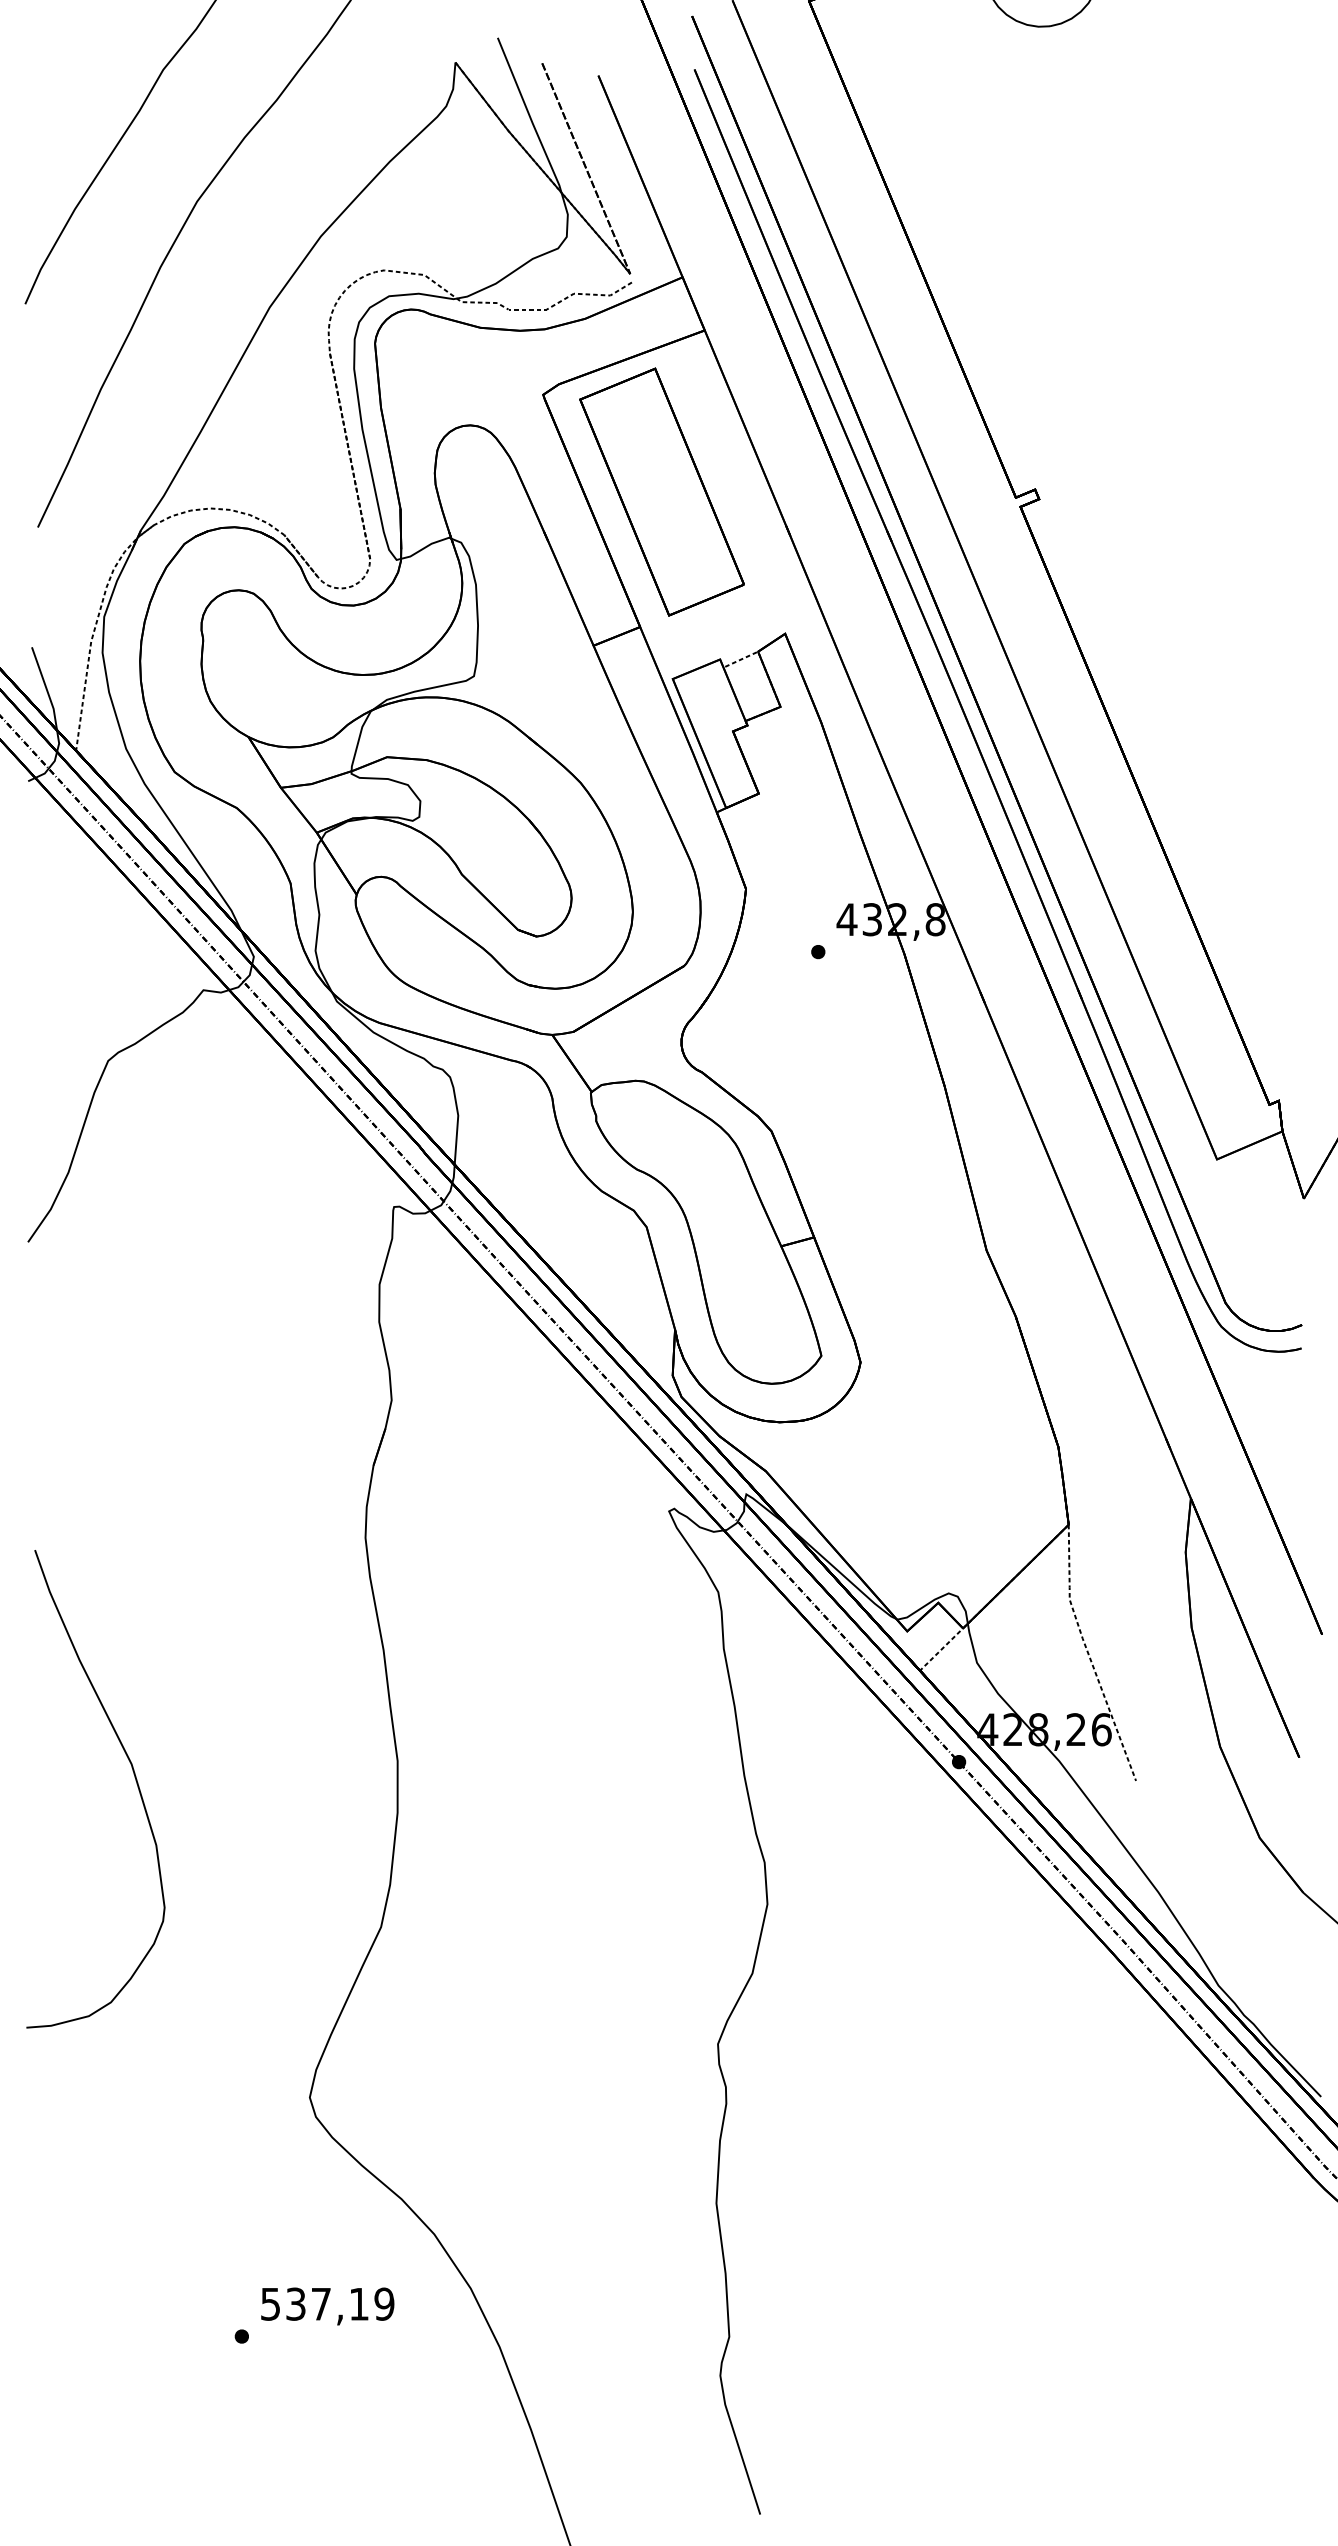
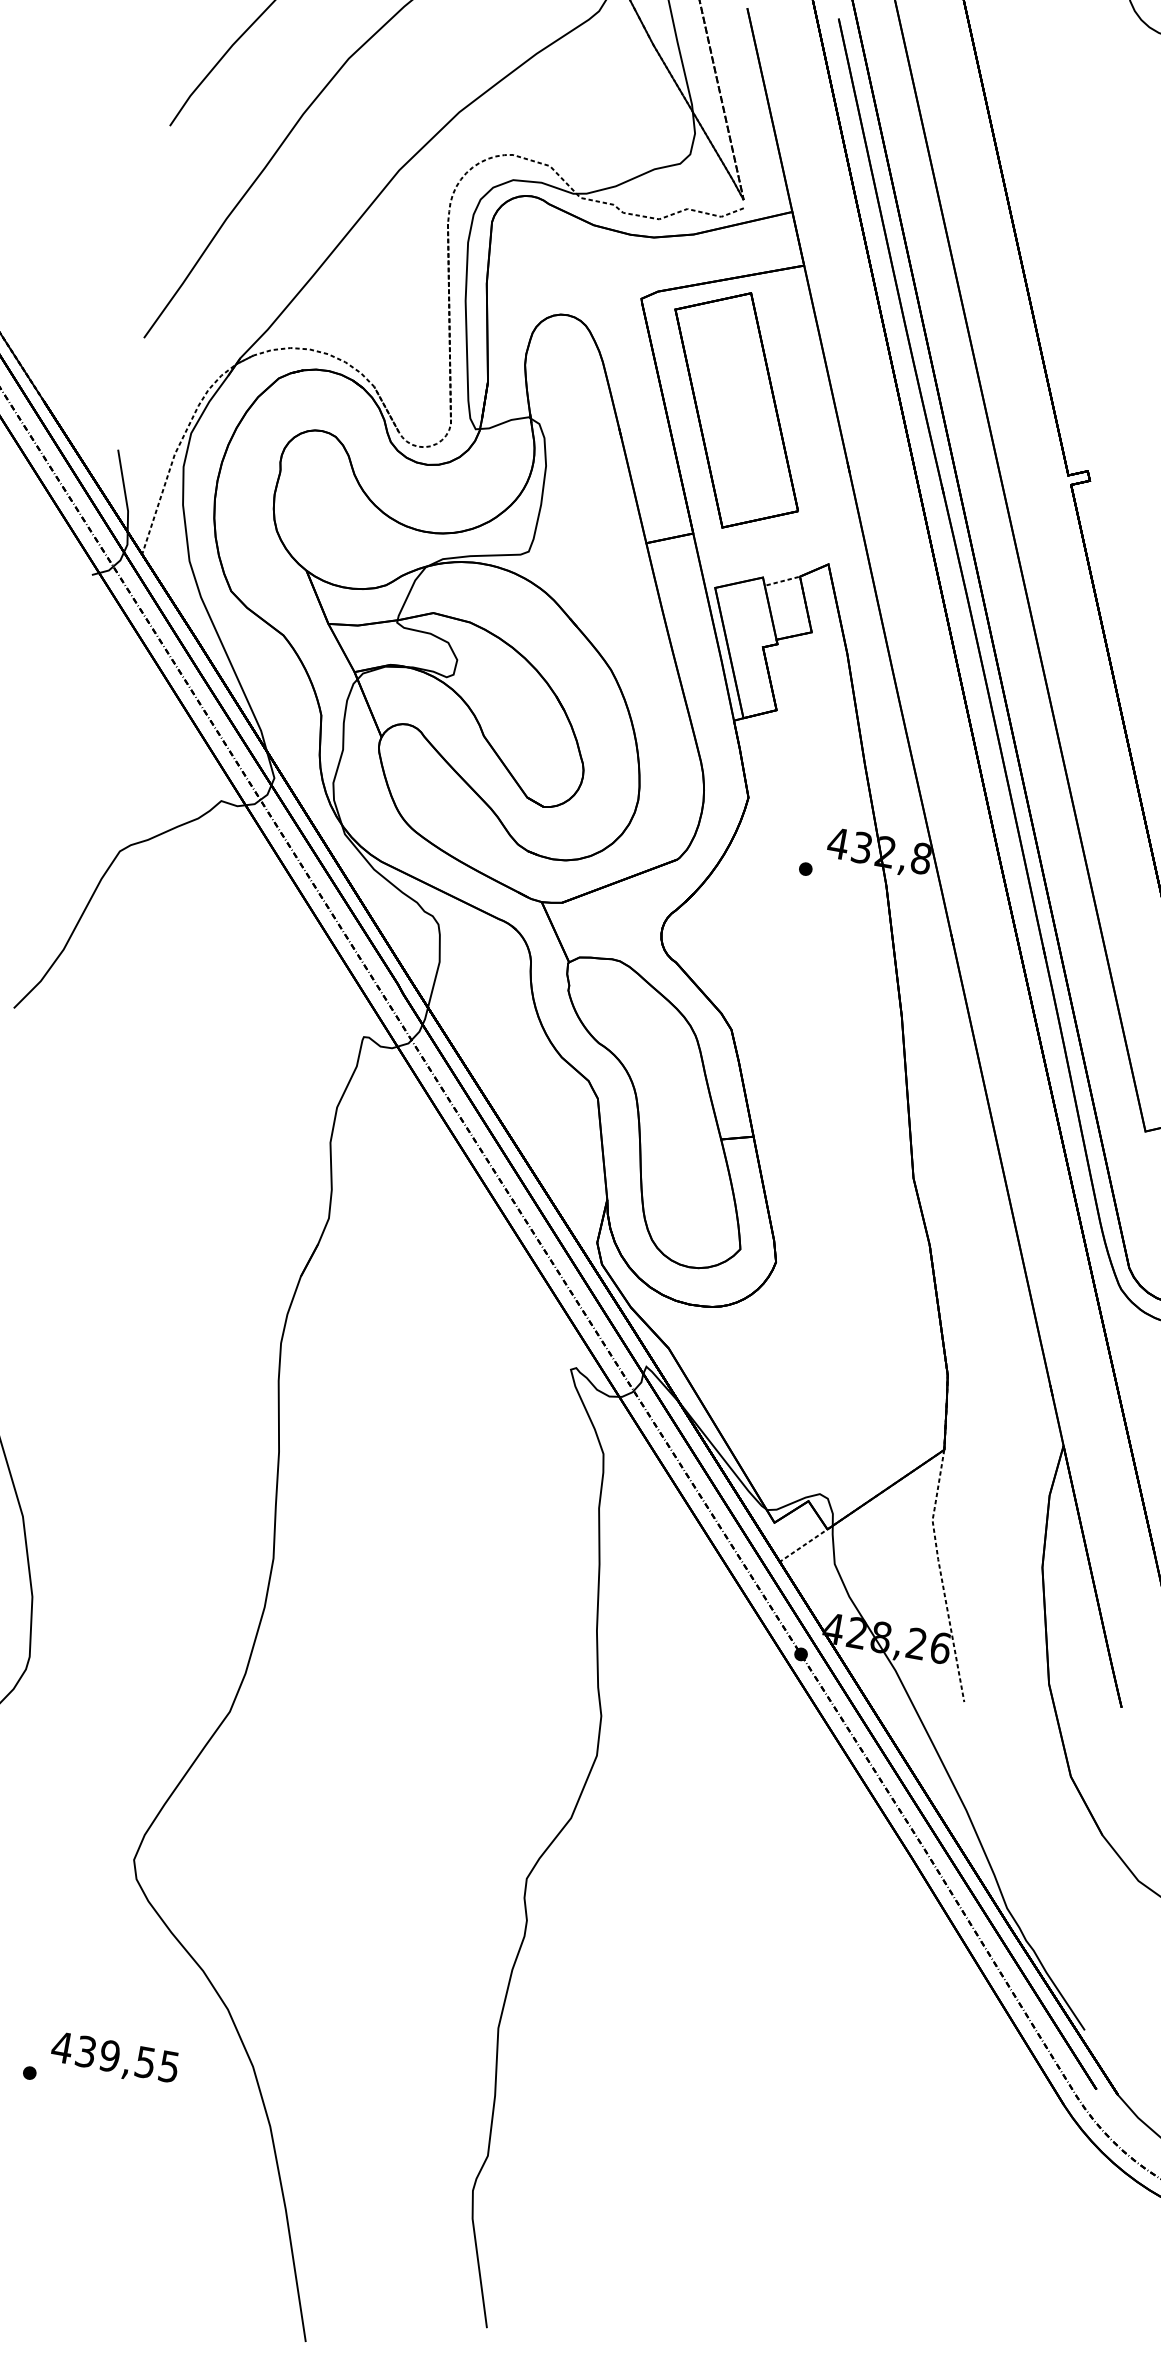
text: (327, 2303) -> (115, 2056), 537,19 -> 439,55

